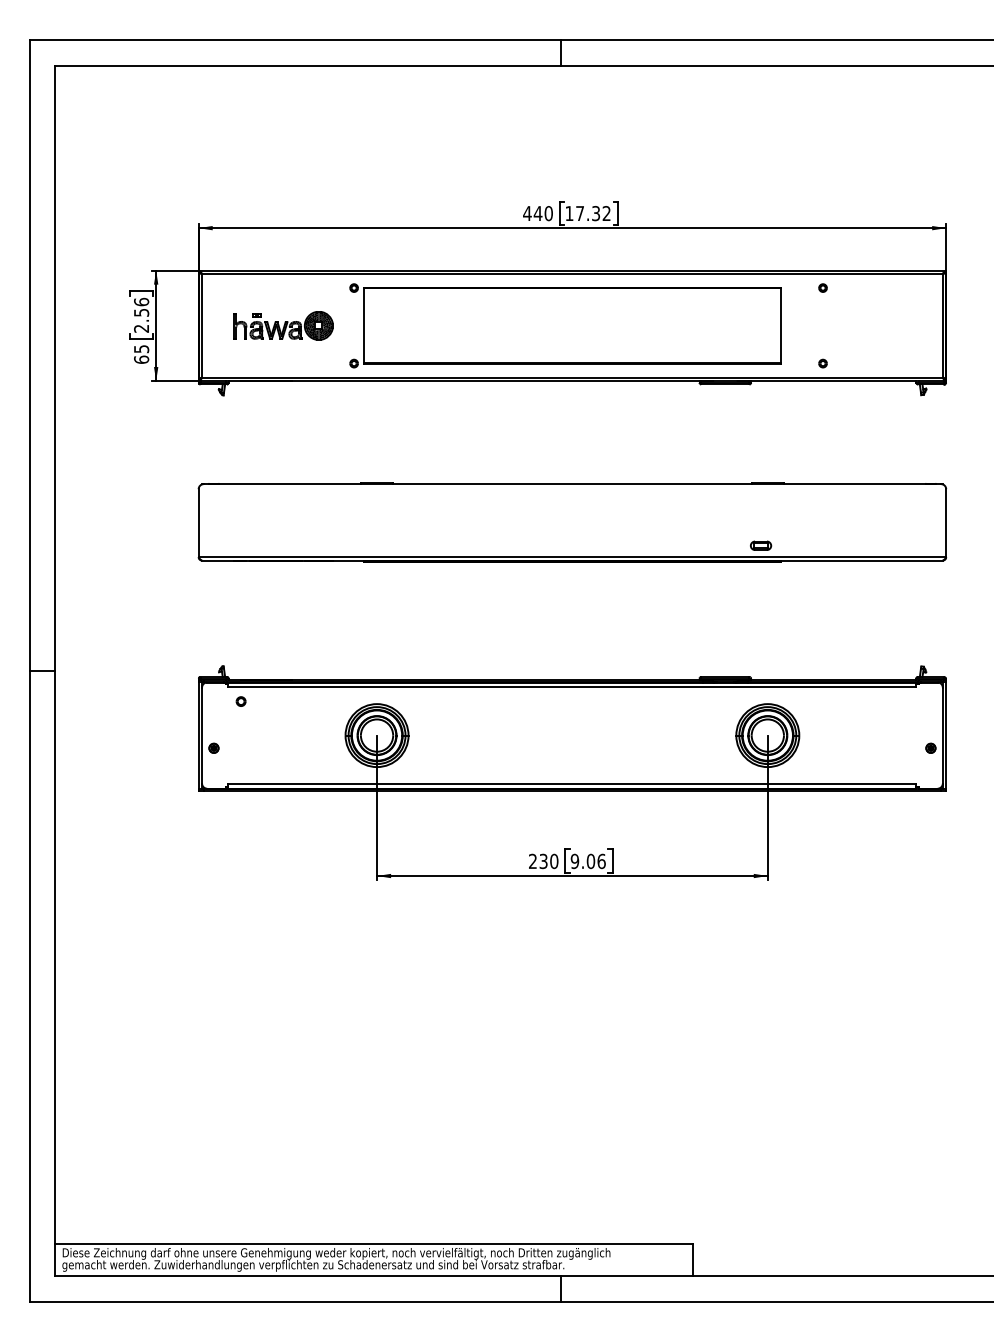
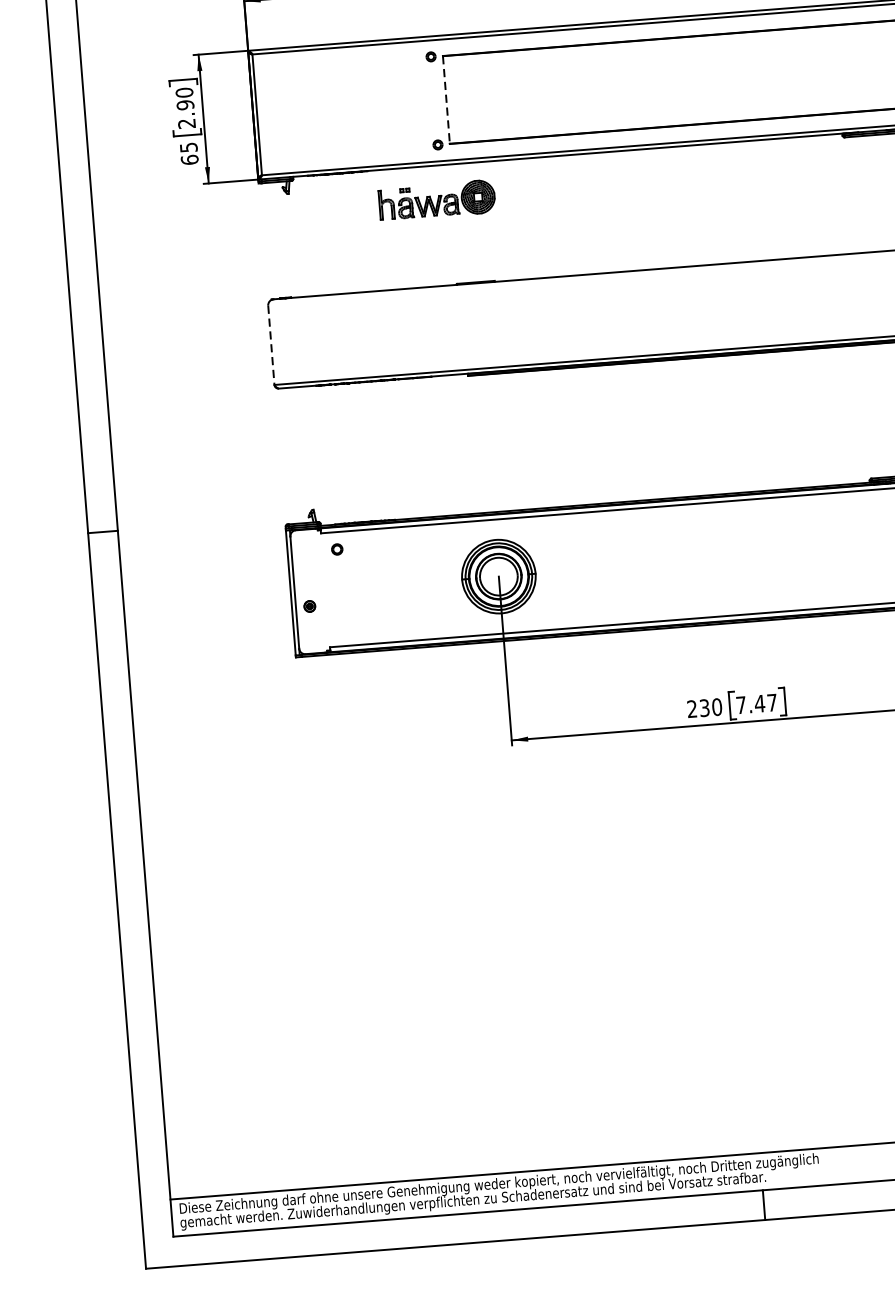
text: (141, 306) -> (184, 97), 2.56 -> 2.90
part: (283, 325) -> (436, 200), moved
line: (364, 325) -> (446, 99), solid -> dashed
line: (198, 523) -> (271, 345), solid -> dashed
text: (587, 861) -> (755, 704), 9.06 -> 7.47

